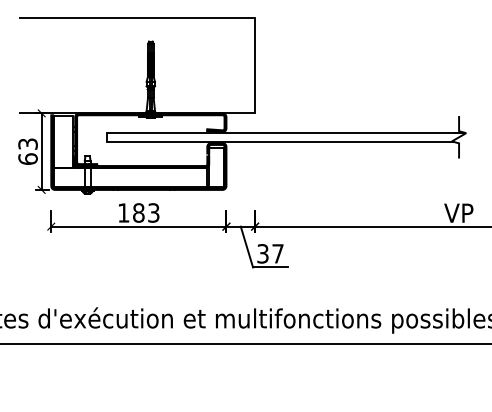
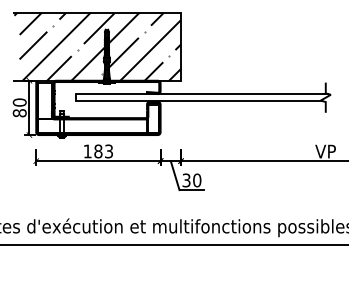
hatch: (137, 65) -> (97, 46), added
text: (27, 151) -> (19, 107), 63 -> 80
text: (277, 253) -> (196, 180), 37 -> 30

